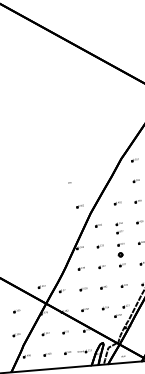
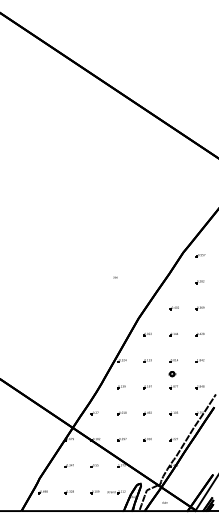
part: (79, 206) -> (125, 308), removed
part: (119, 232) -> (173, 345), removed
part: (41, 286) -> (68, 405), removed
part: (16, 311) -> (34, 434), removed
part: (118, 315) -> (162, 450), removed
part: (16, 335) -> (31, 464), removed

